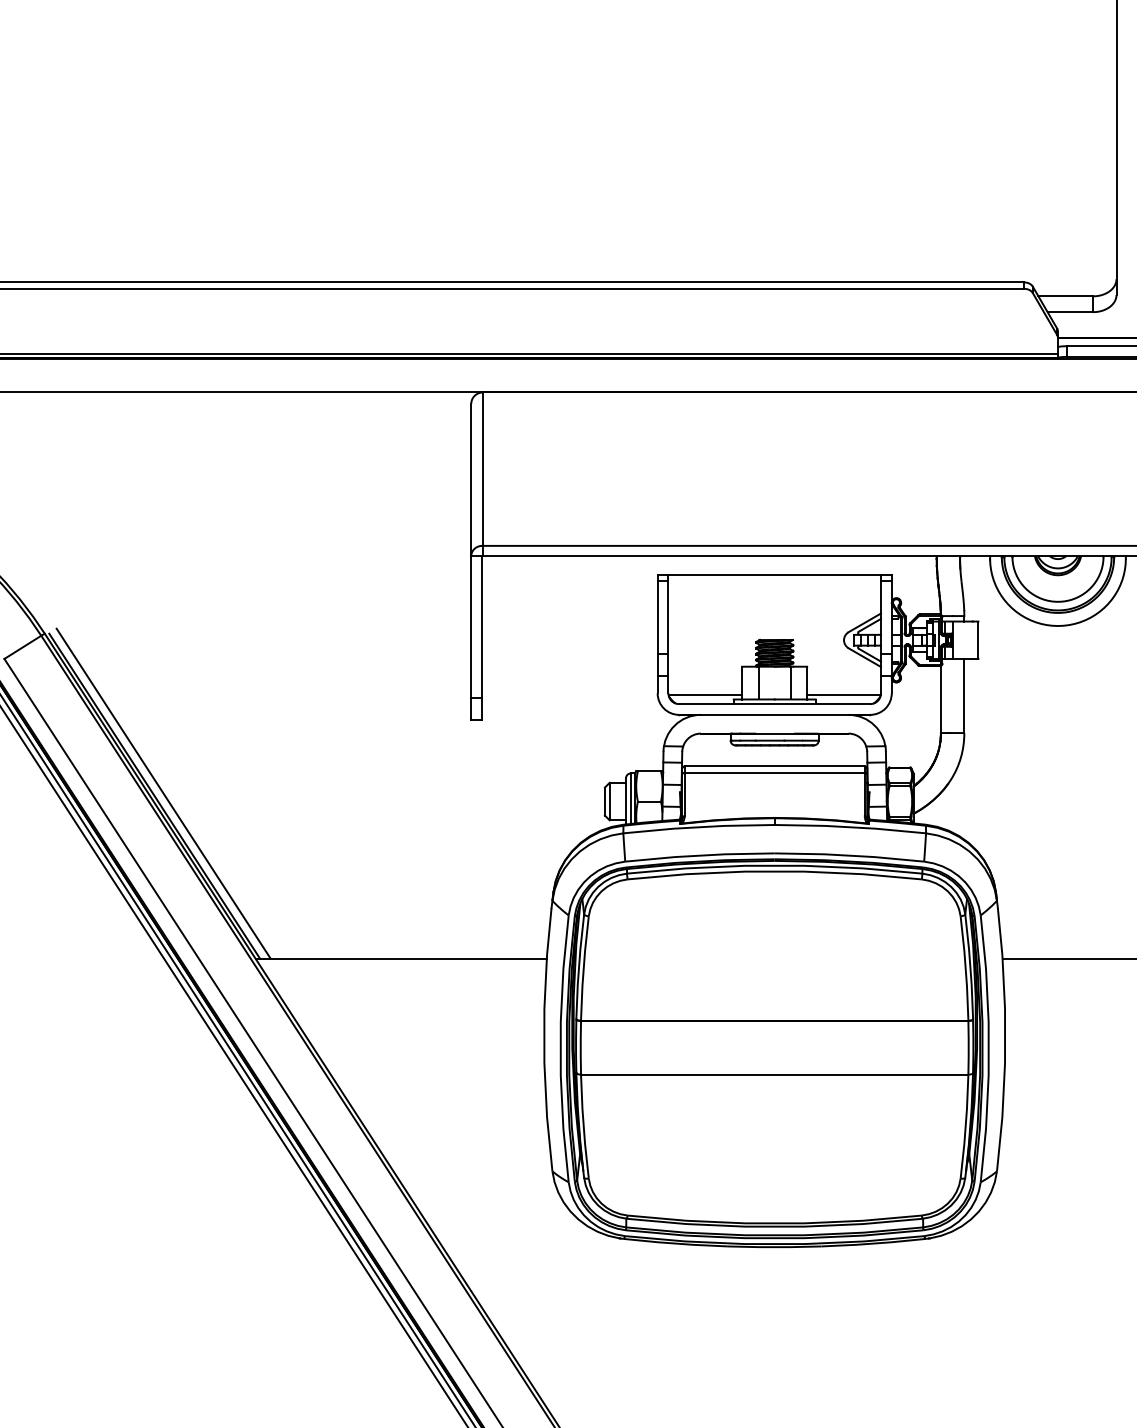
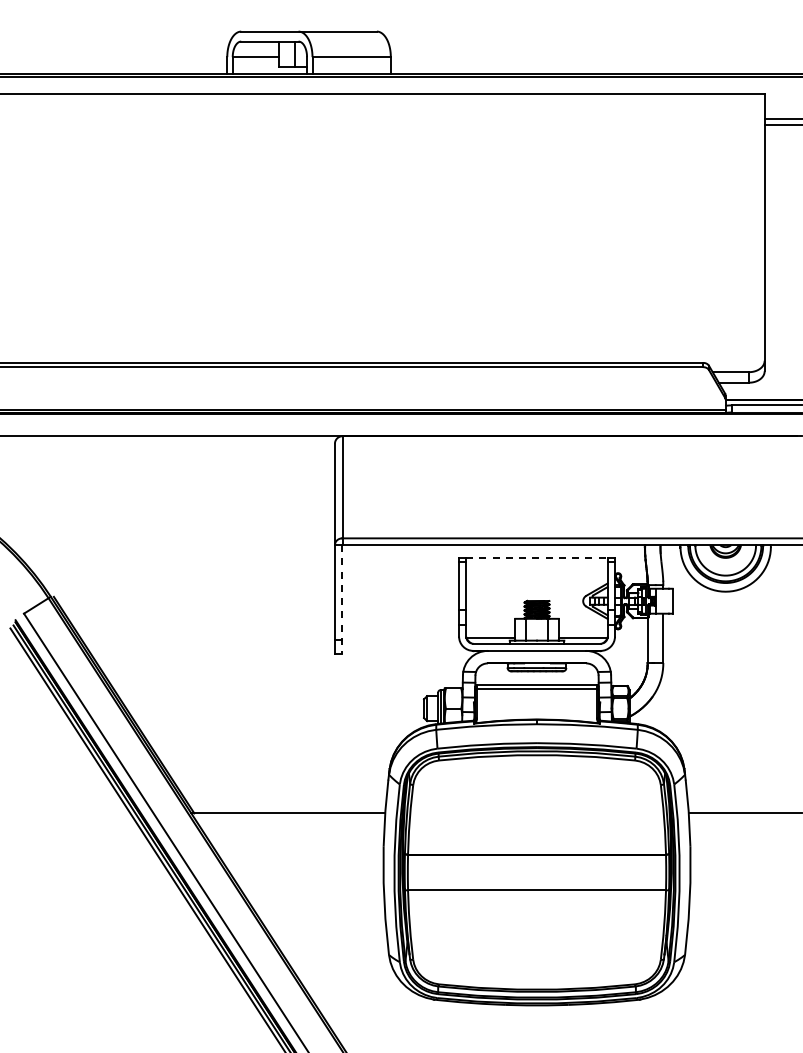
line: (775, 574) -> (537, 557), solid -> dashed
line: (482, 639) -> (342, 600), solid -> dashed
line: (162, 793) -> (129, 703), removed

